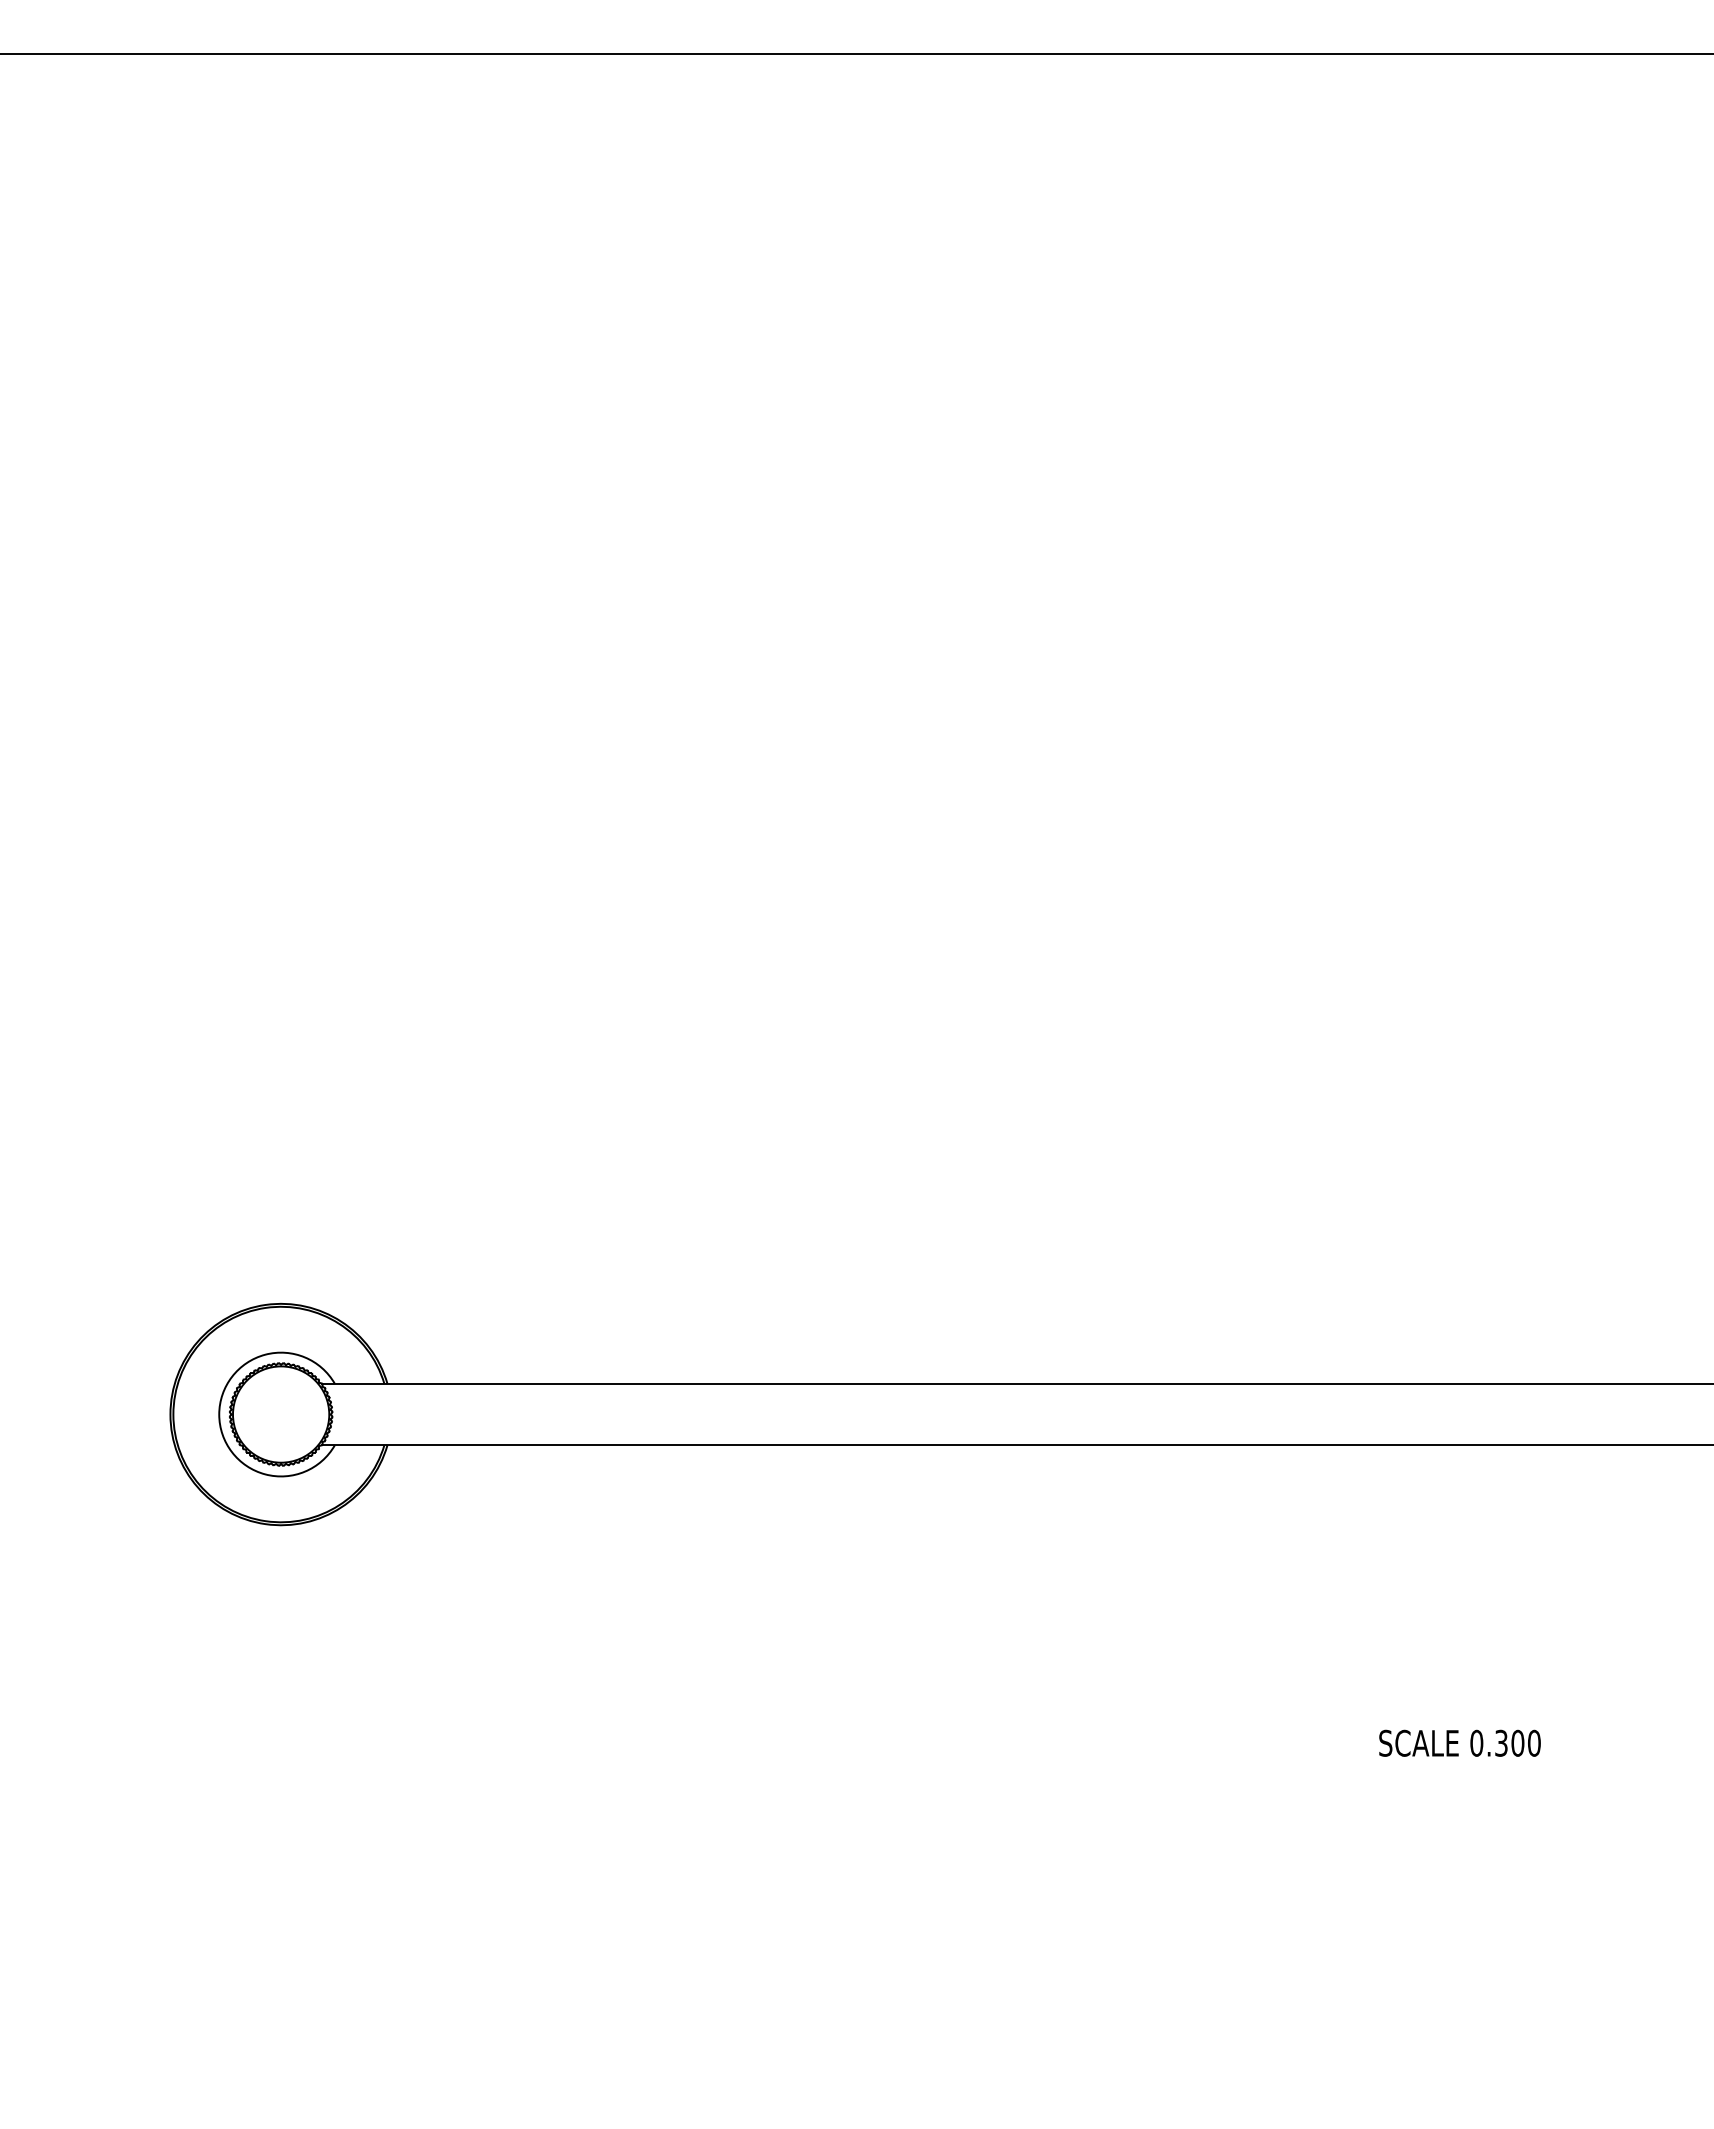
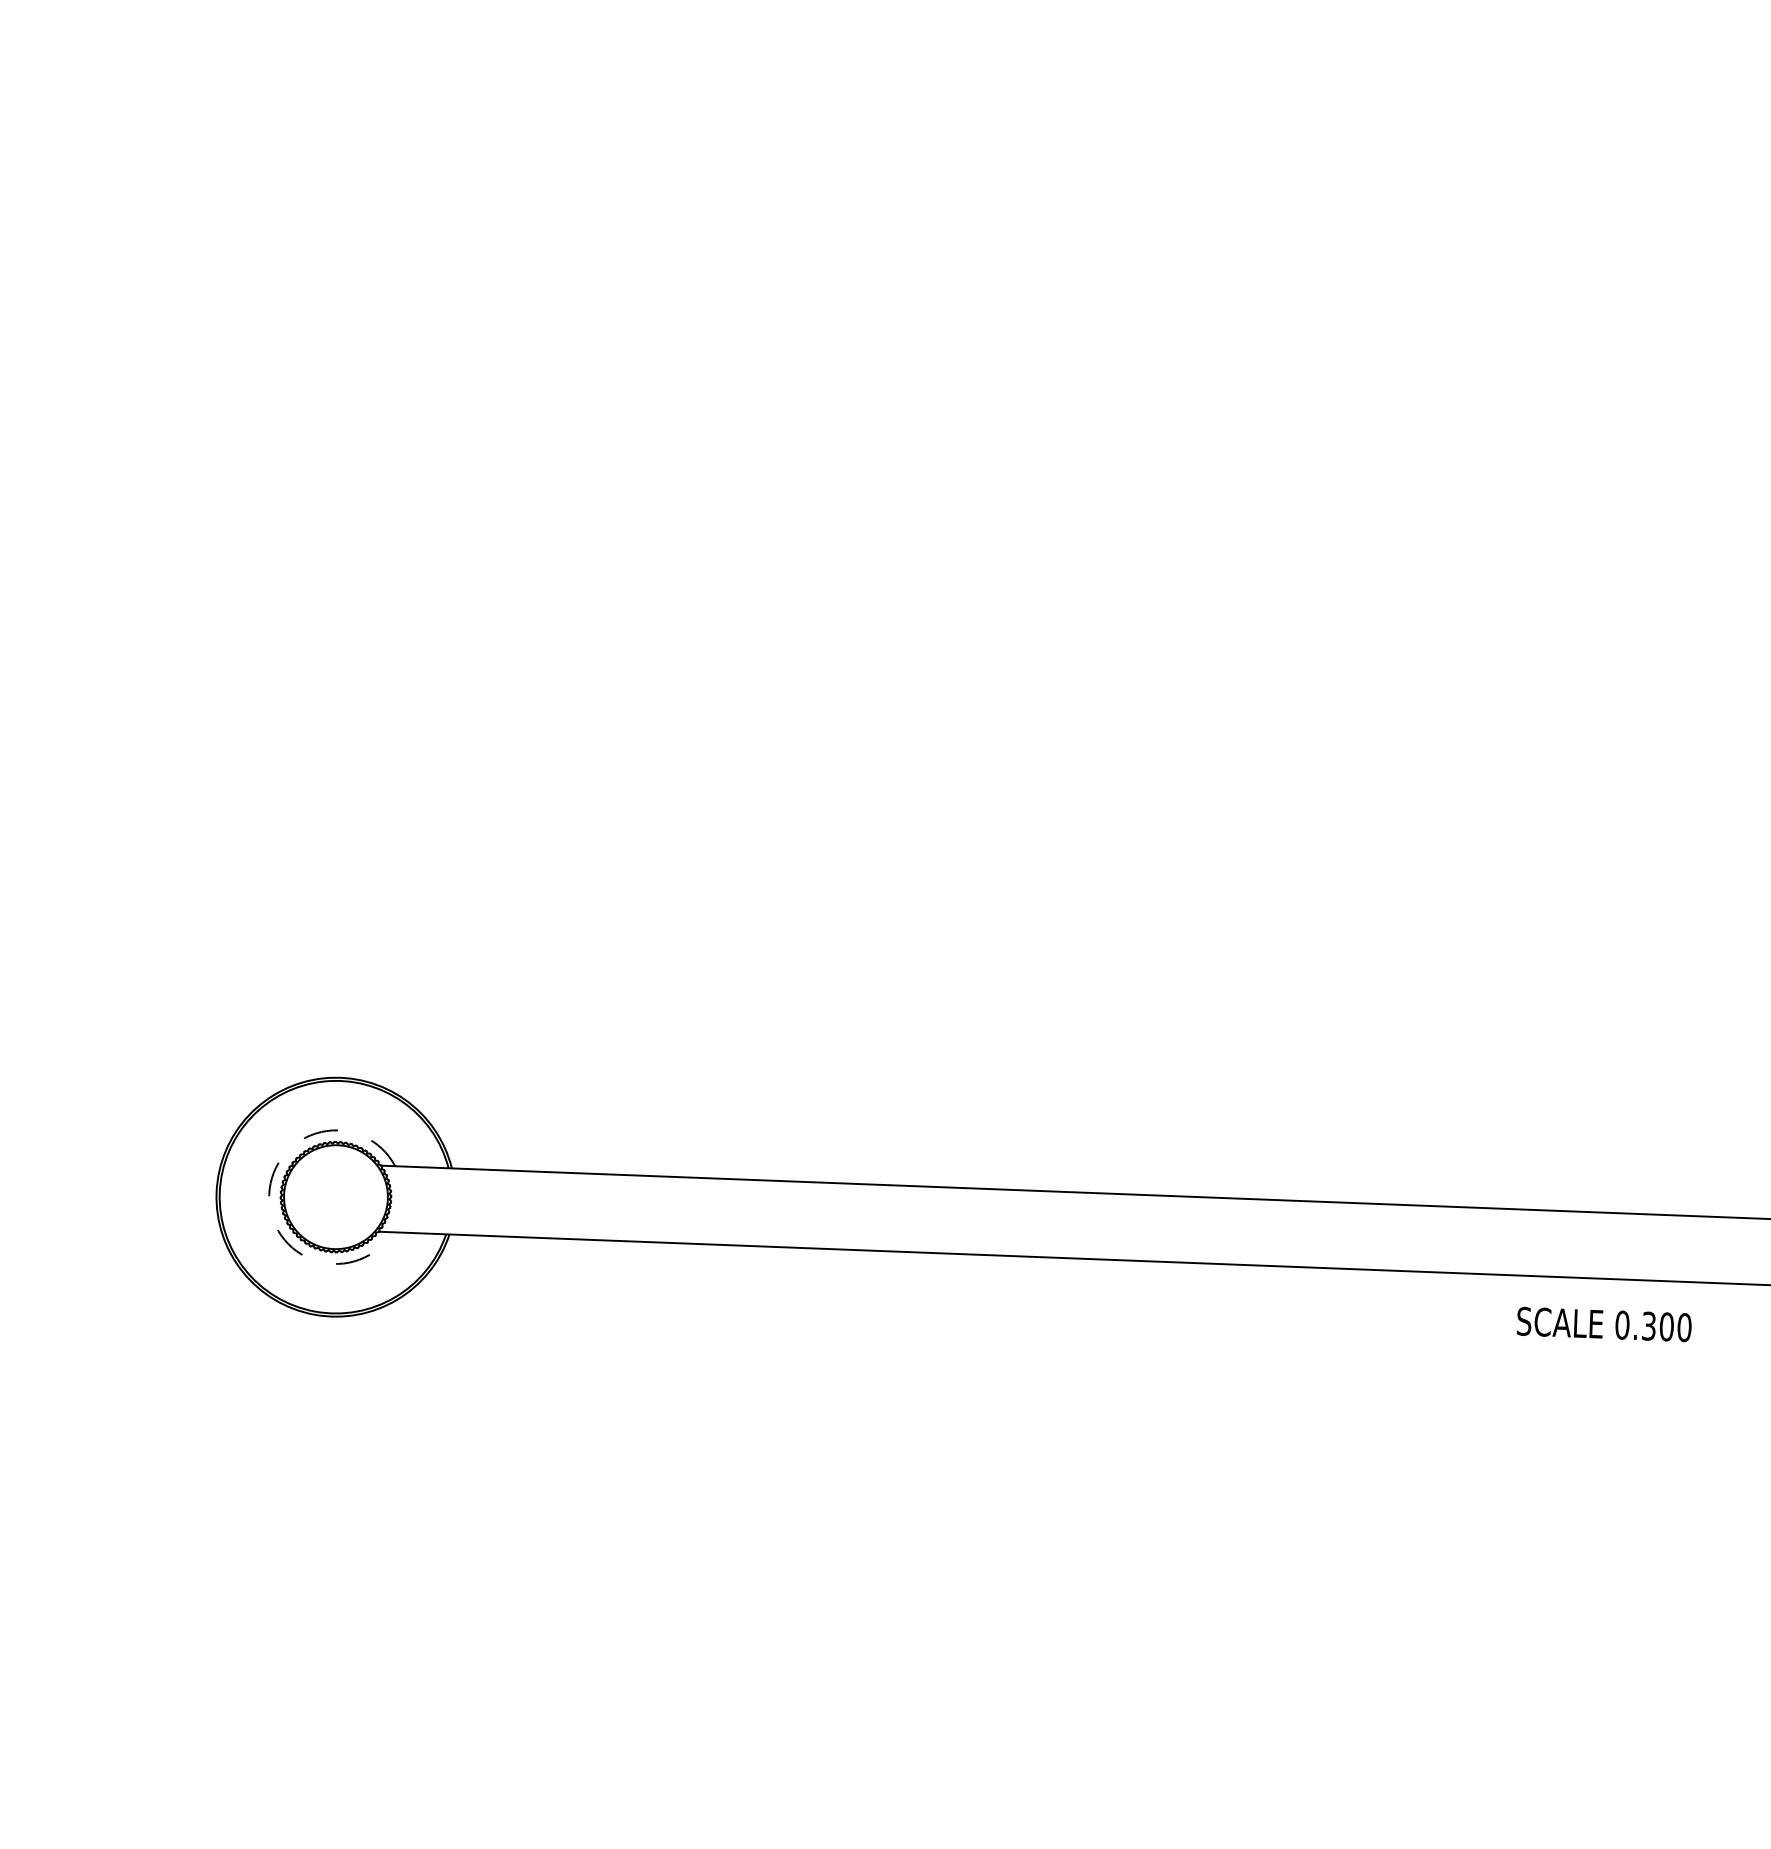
arc: (219, 1414) -> (269, 1194), solid -> dashed
text: (1459, 1742) -> (1603, 1323), moved

